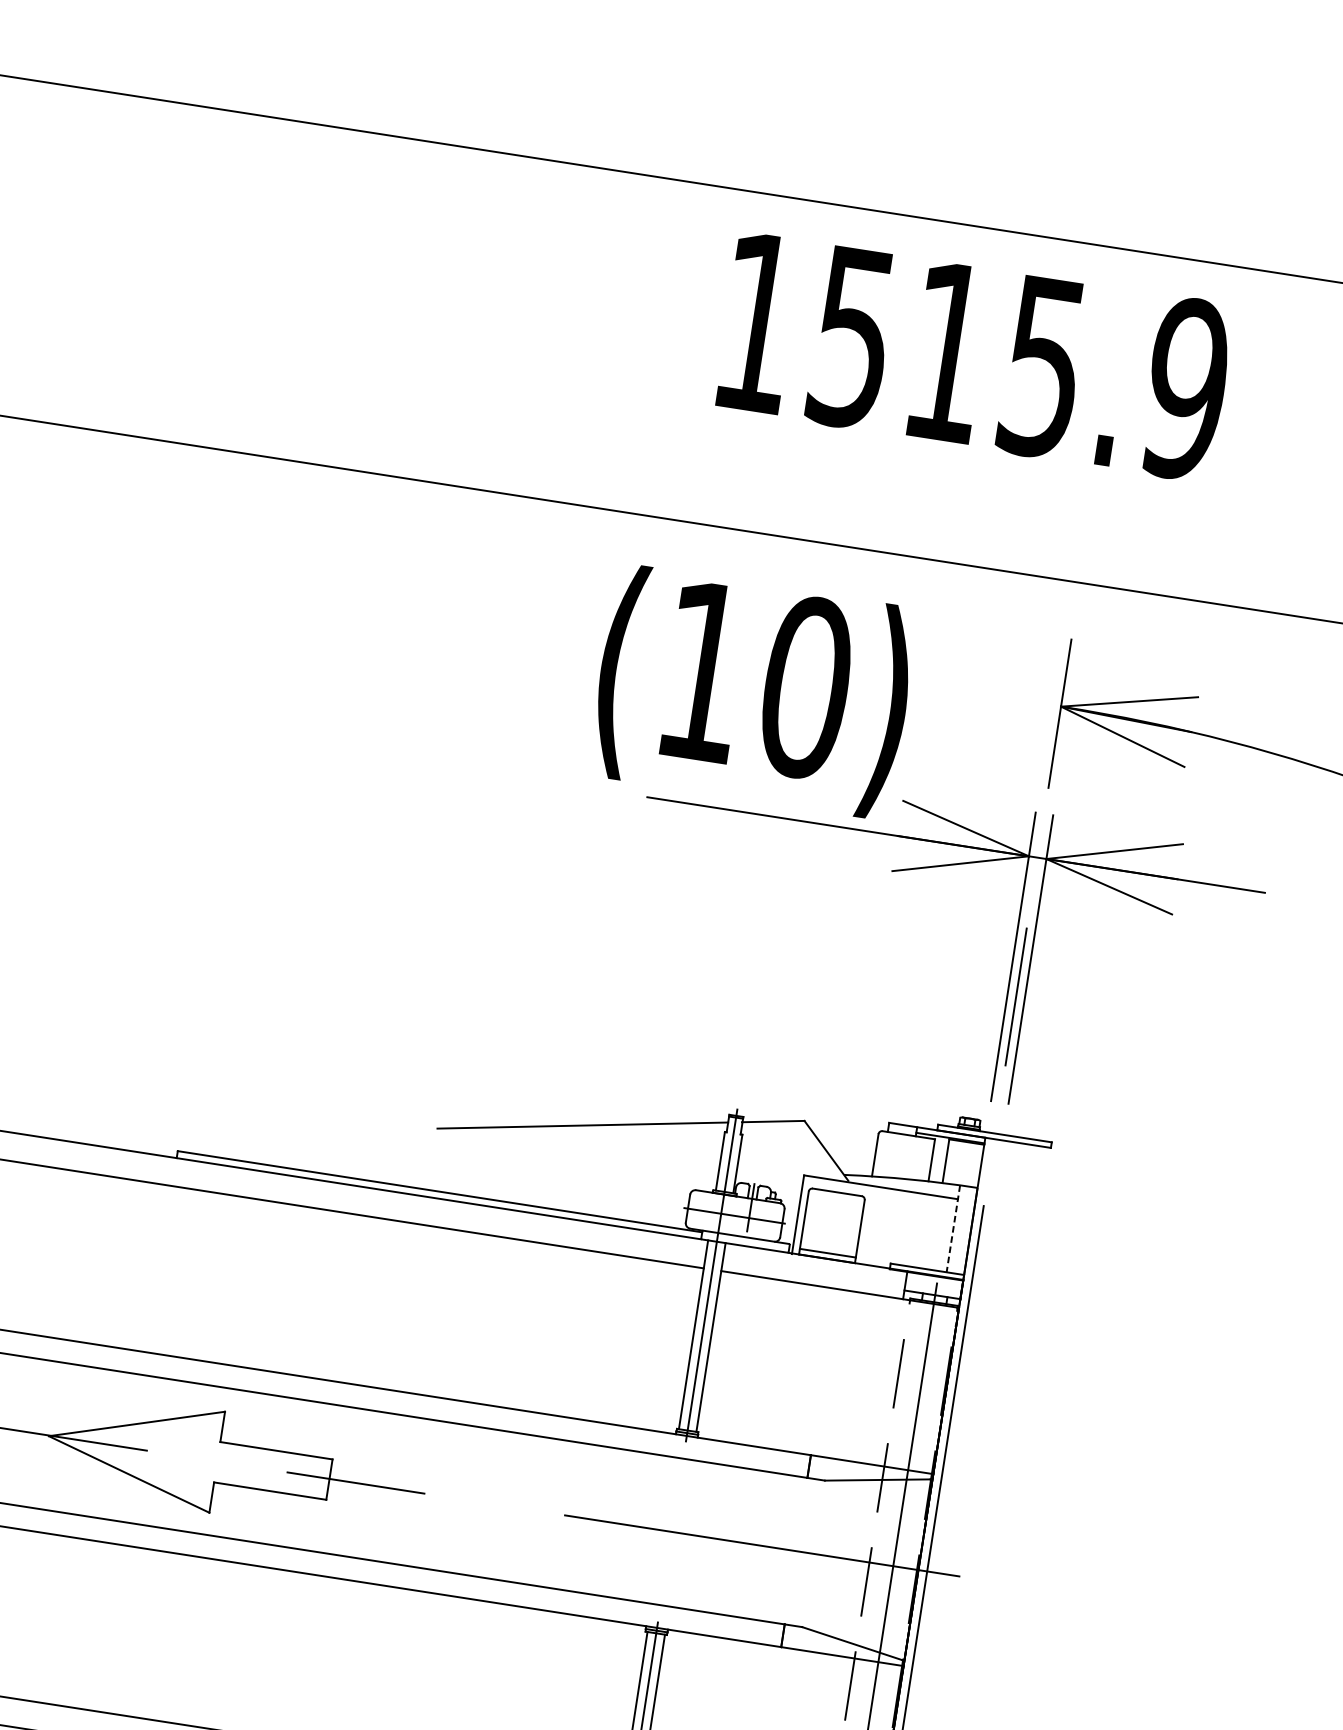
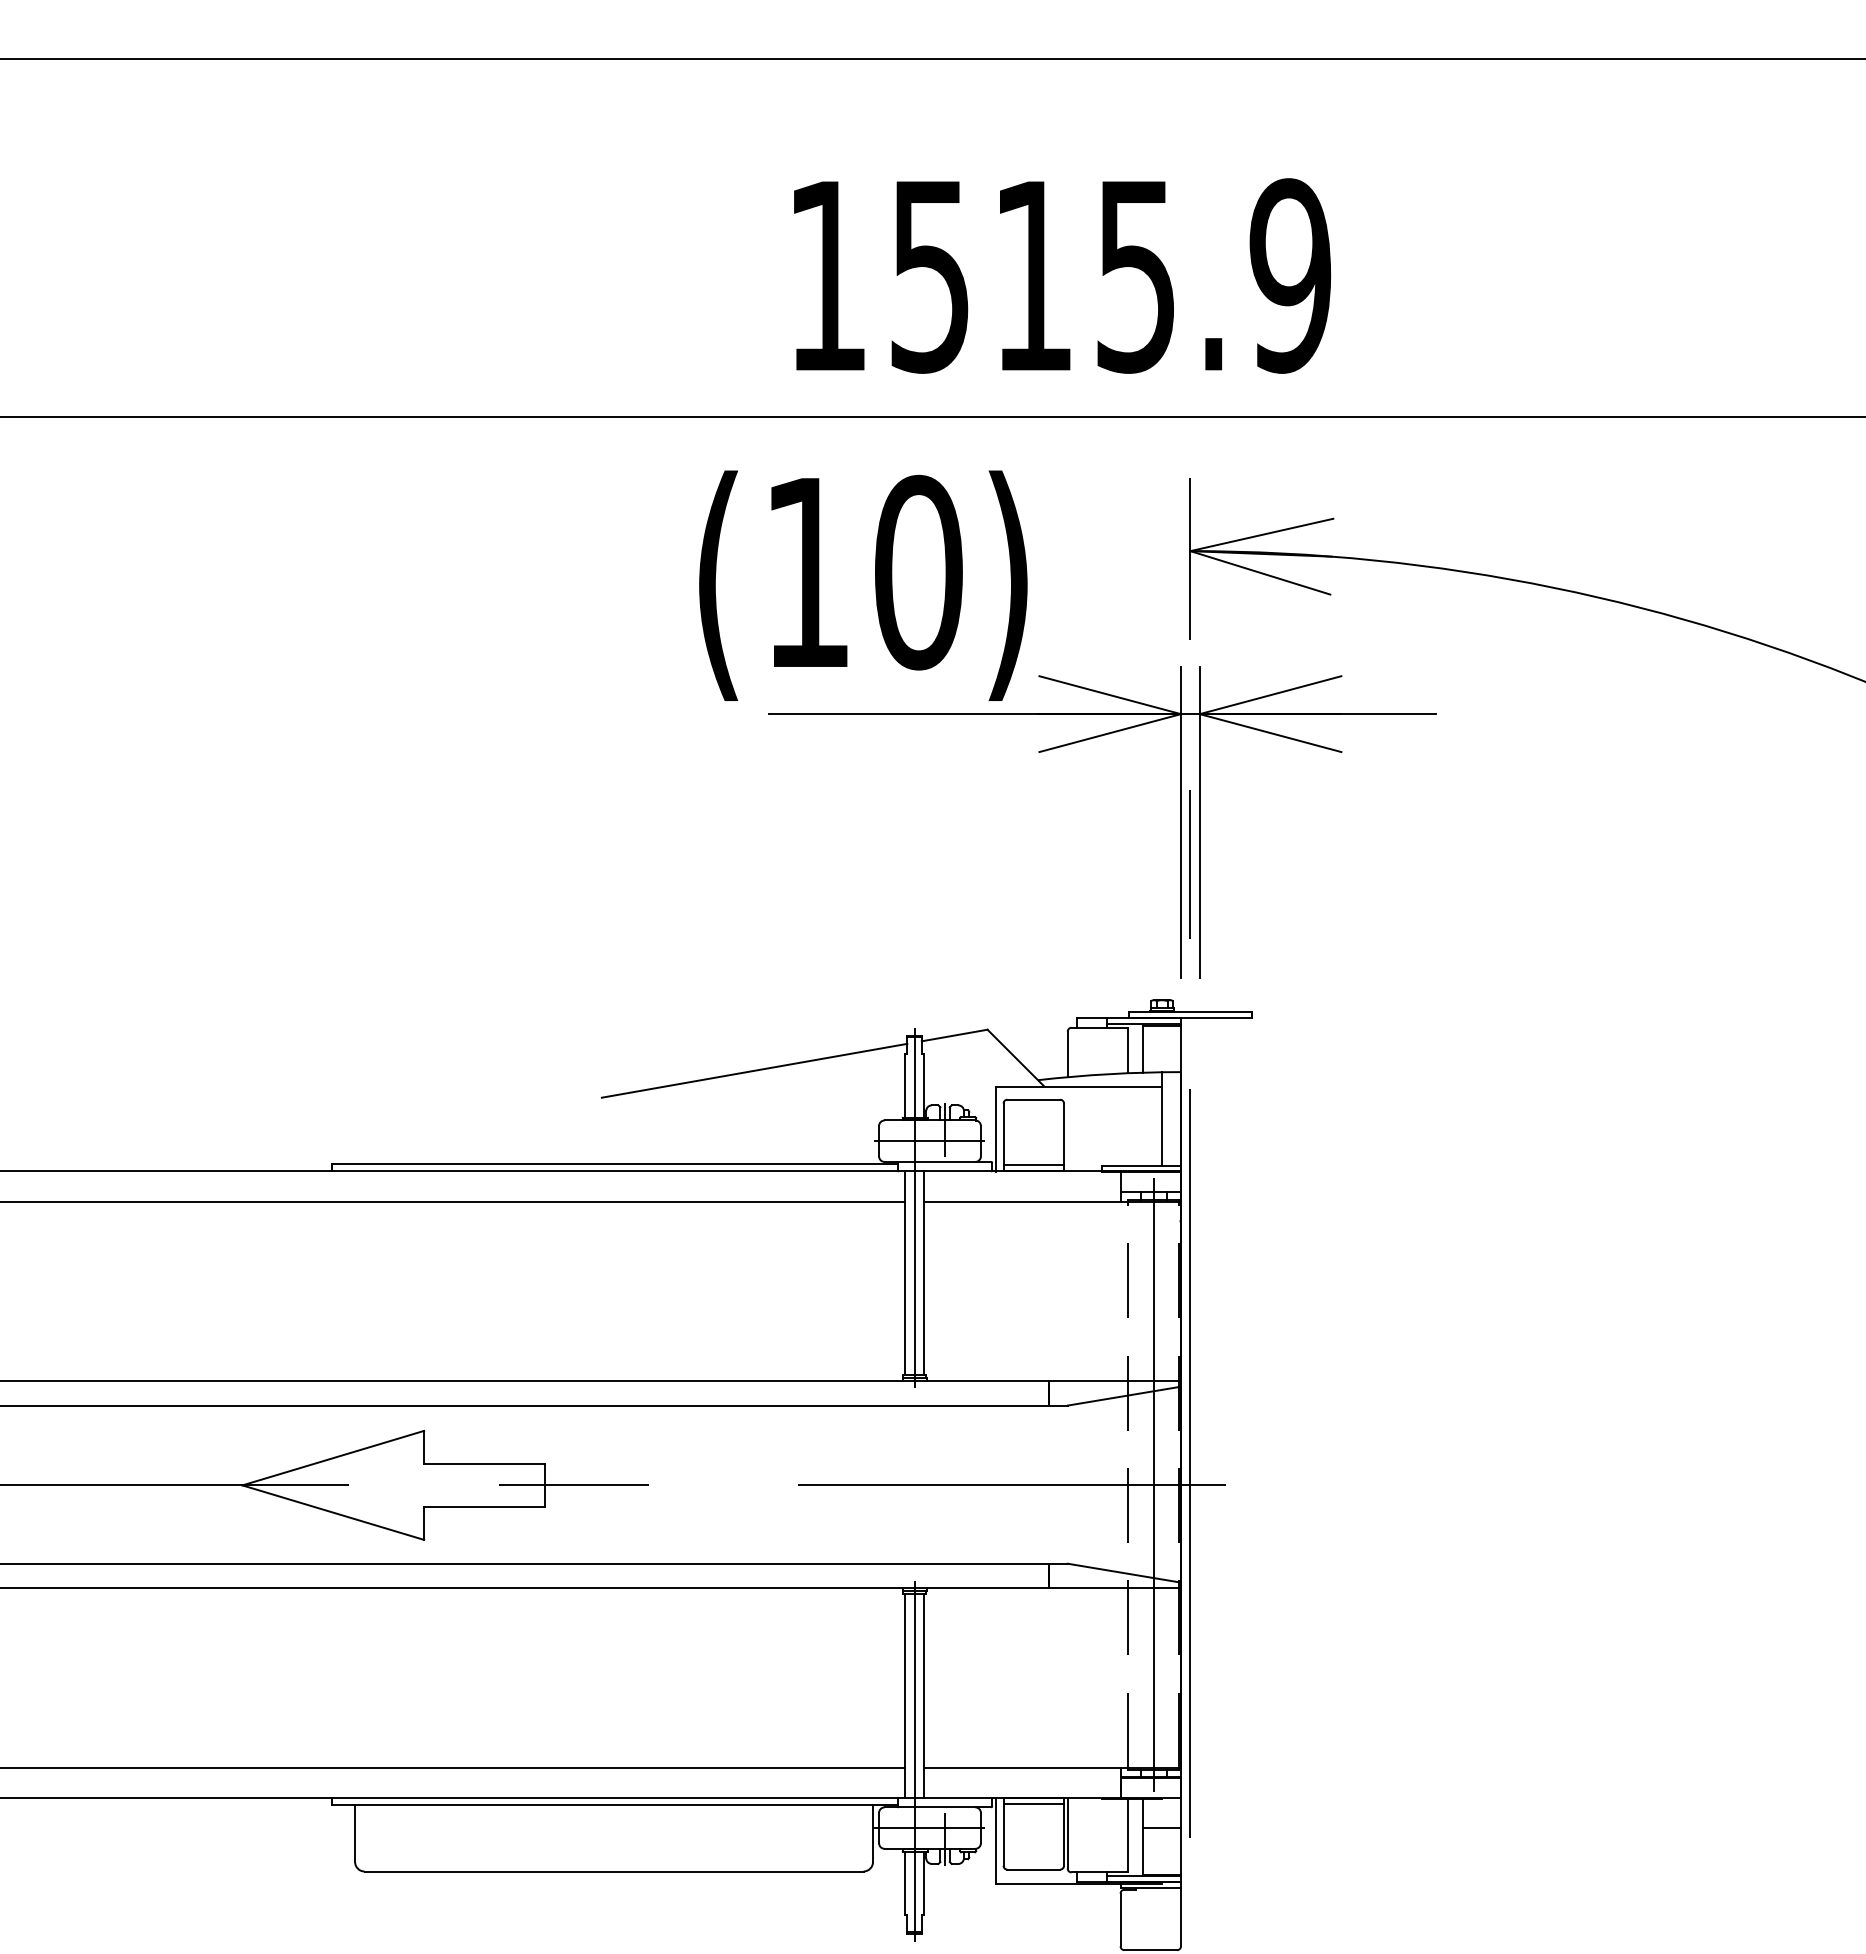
text: (975, 356) -> (1062, 275), moved
line: (953, 1229) -> (1162, 1119), dashed -> solid

